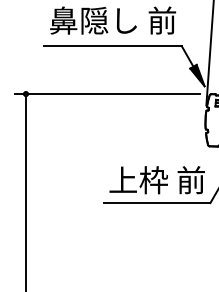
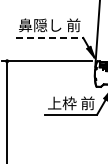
line: (112, 45) -> (49, 37), solid -> dashed

